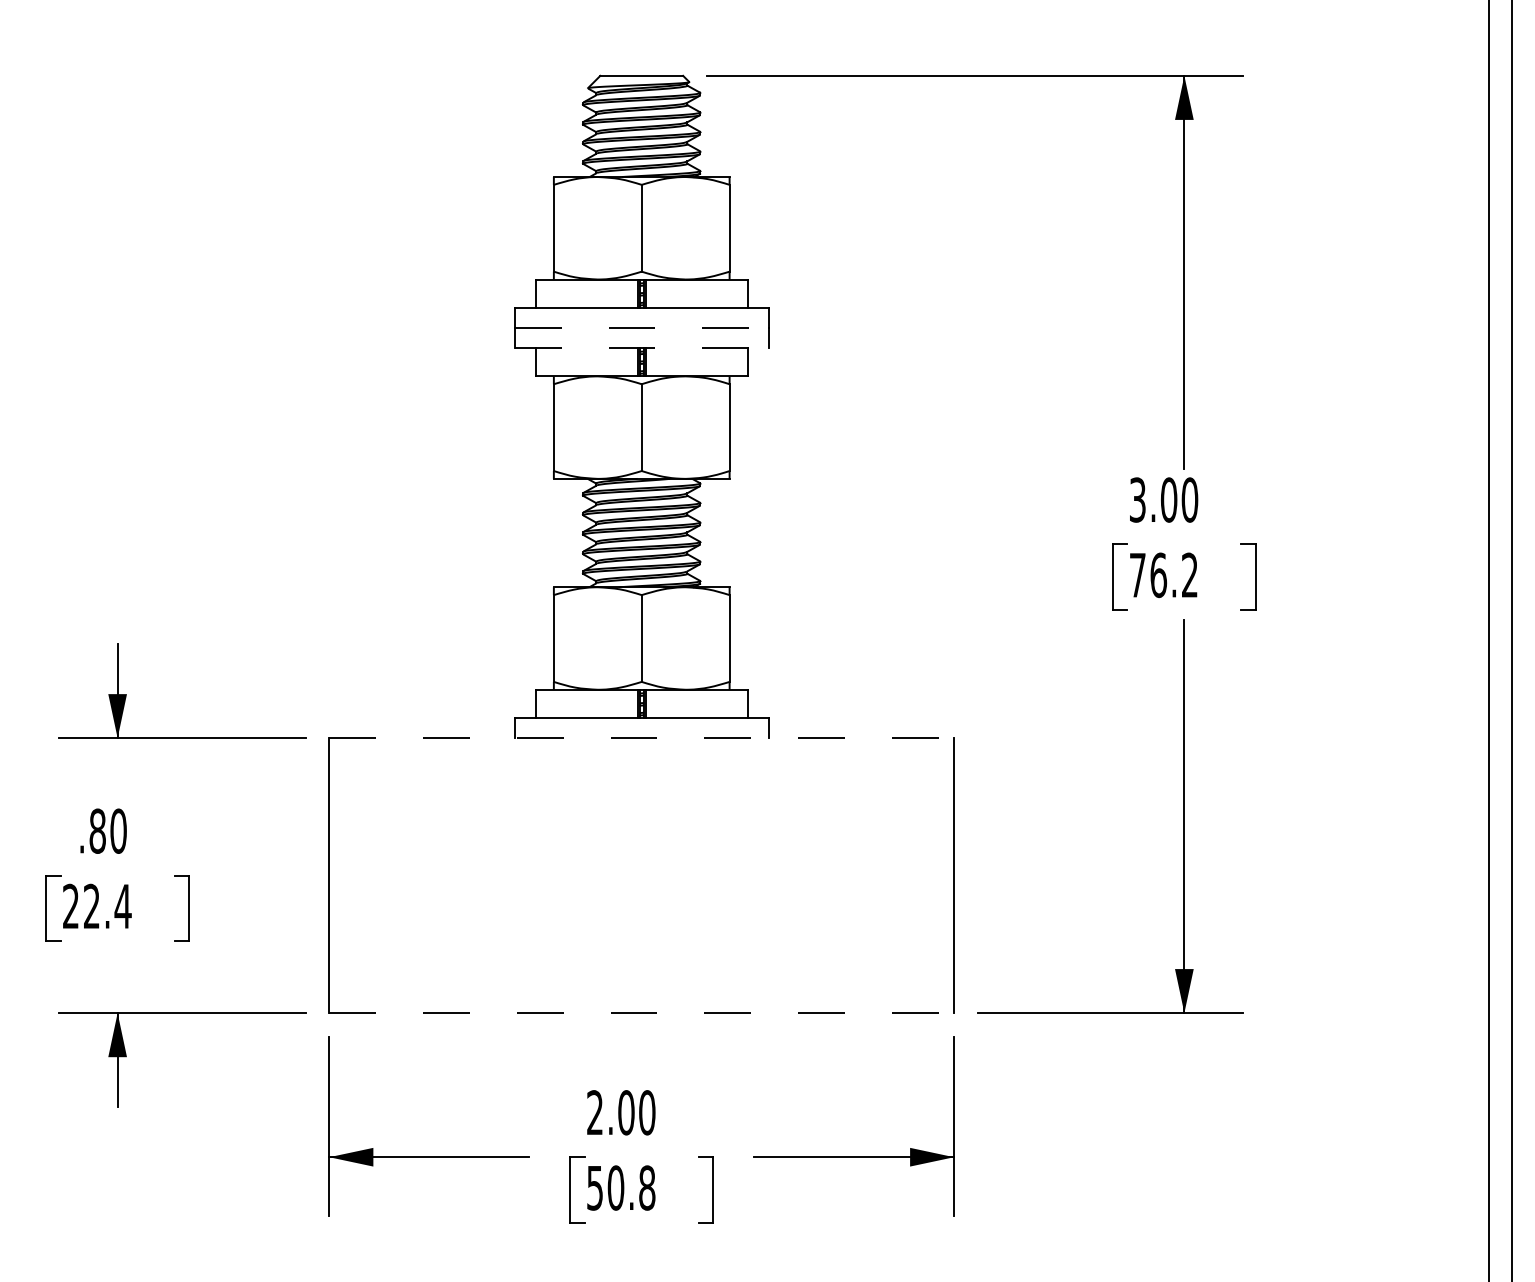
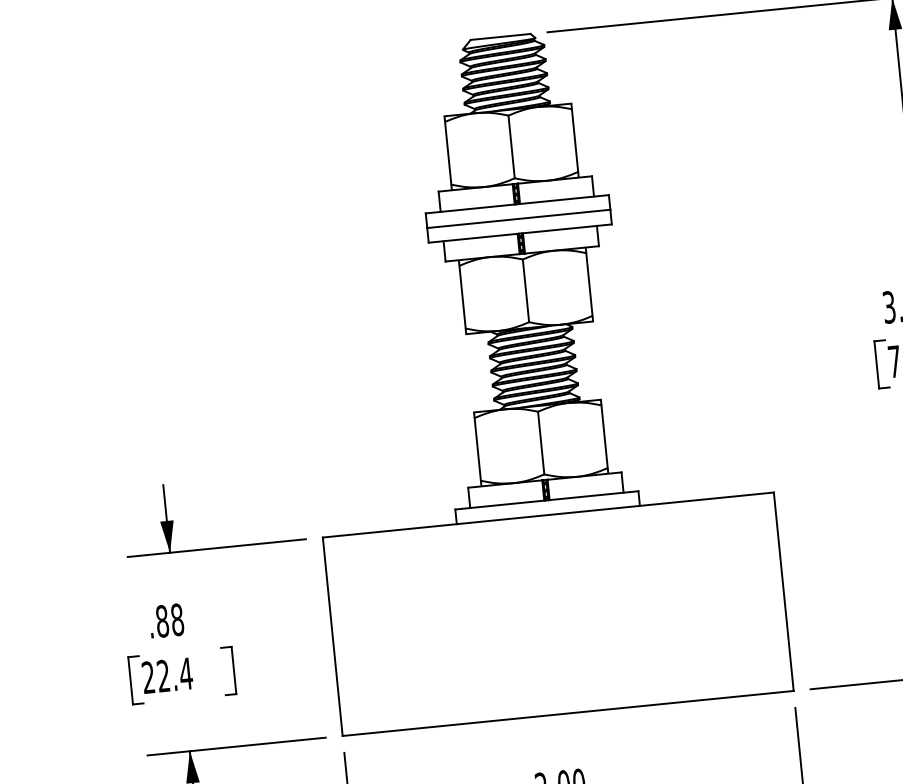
line: (641, 327) -> (518, 218), dashed -> solid
line: (641, 348) -> (520, 233), dashed -> solid
line: (642, 738) -> (548, 515), dashed -> solid
text: (118, 830) -> (177, 619), .80 -> .88
line: (642, 1013) -> (568, 713), dashed -> solid

